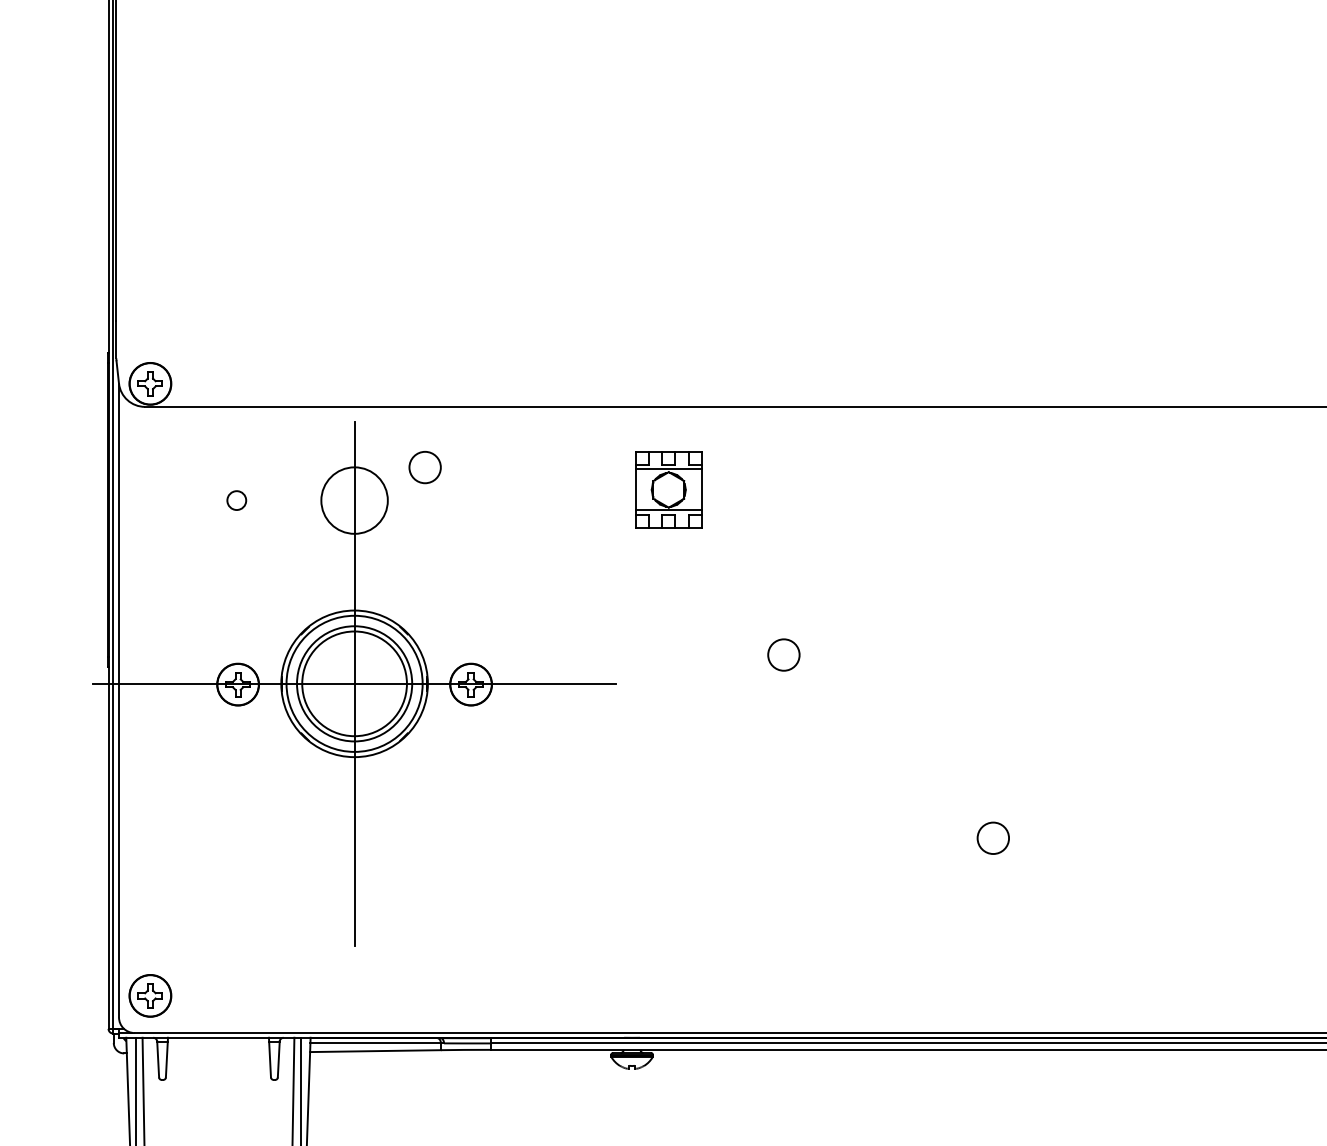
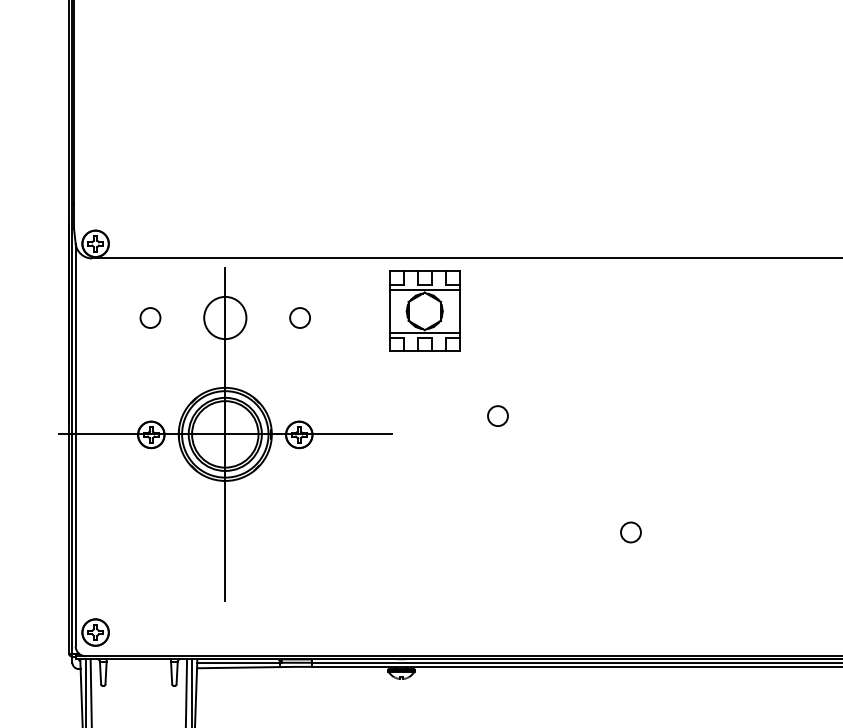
circle: (424, 466) -> (299, 317), moved
part: (668, 488) -> (424, 310), size x1.67
circle: (236, 499) -> (150, 317), size x1.67

